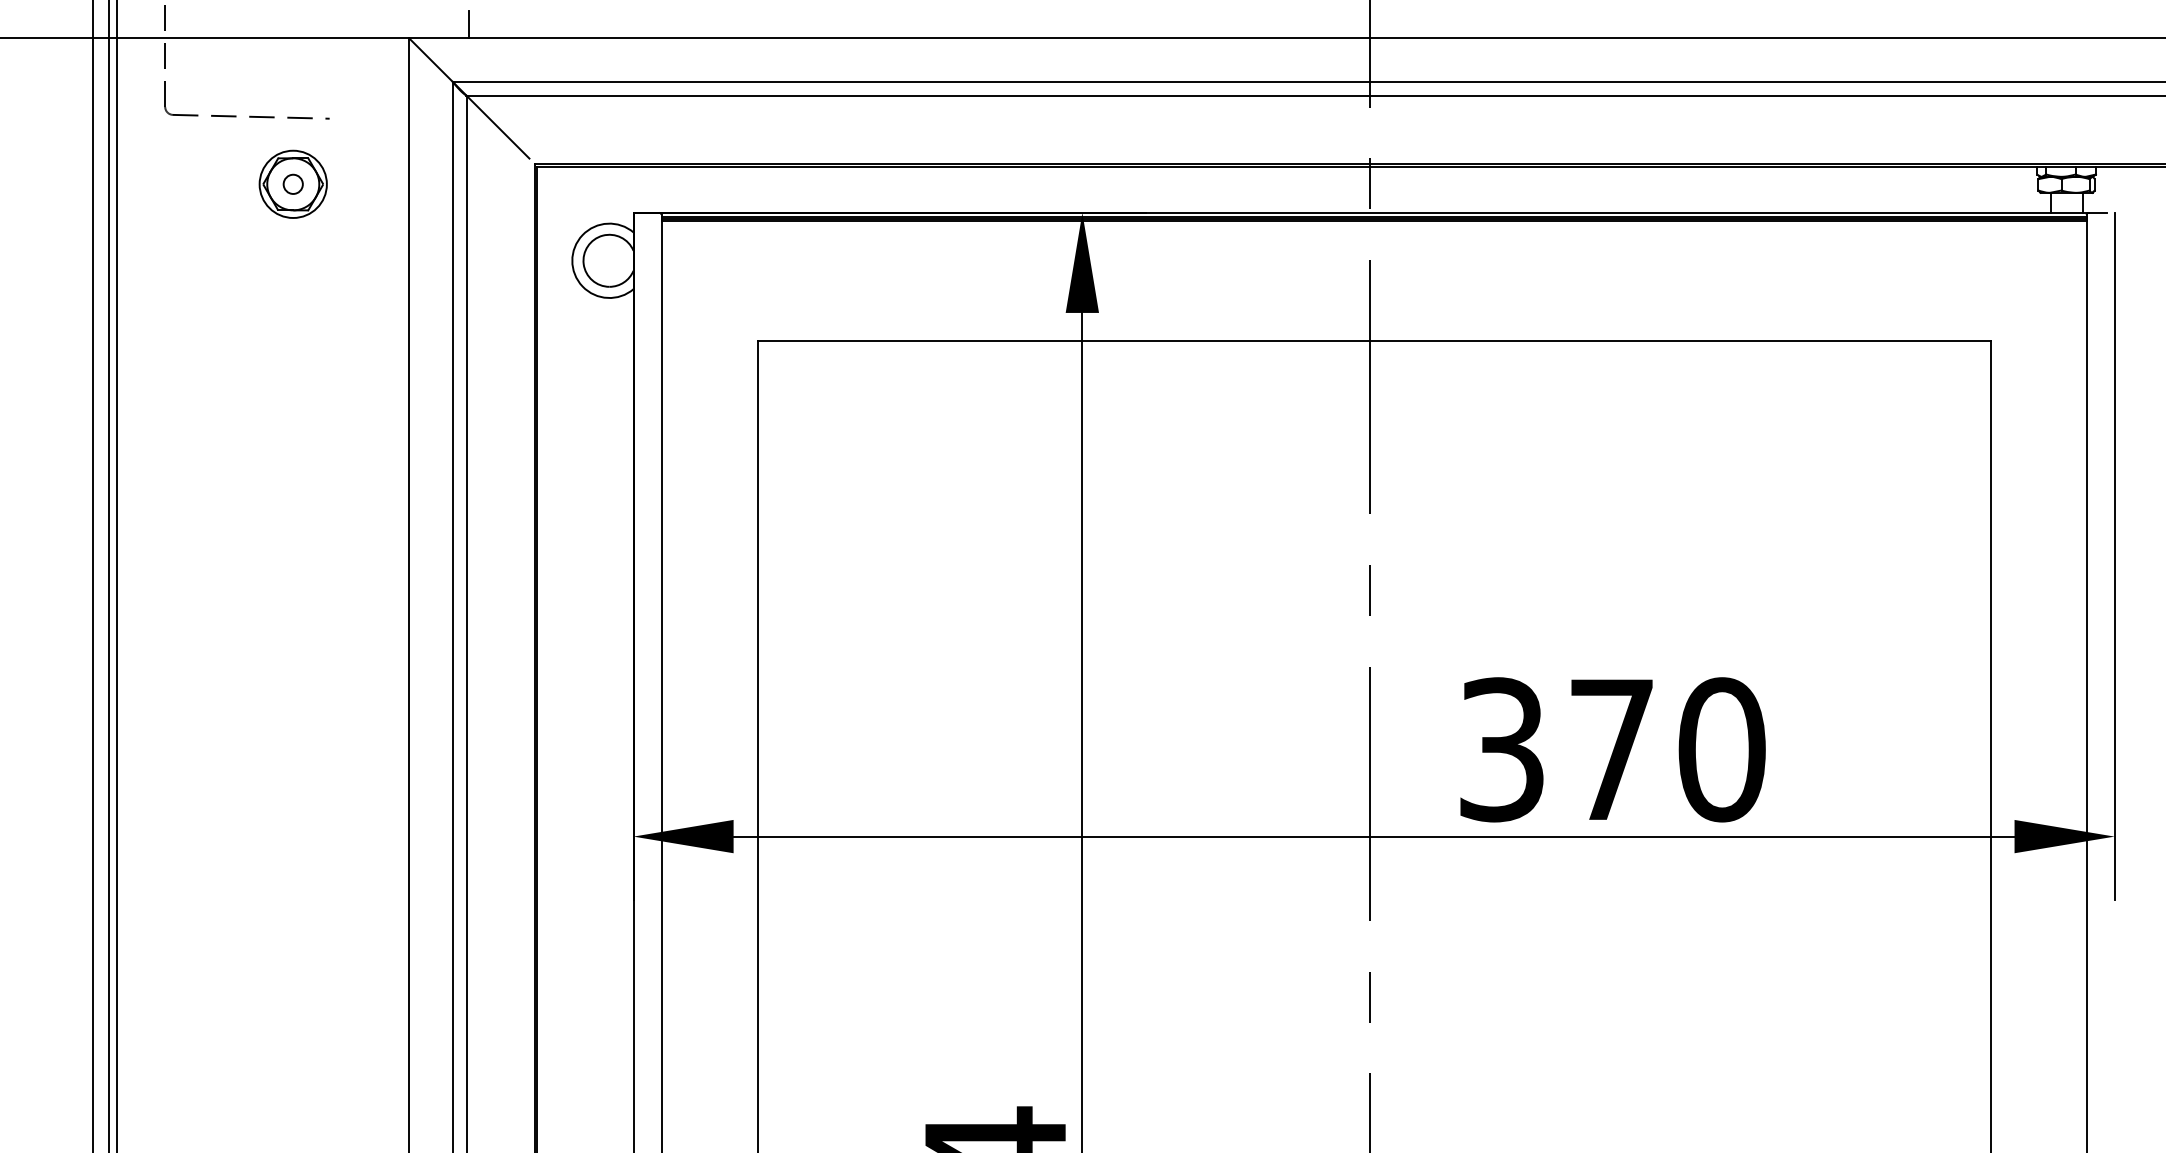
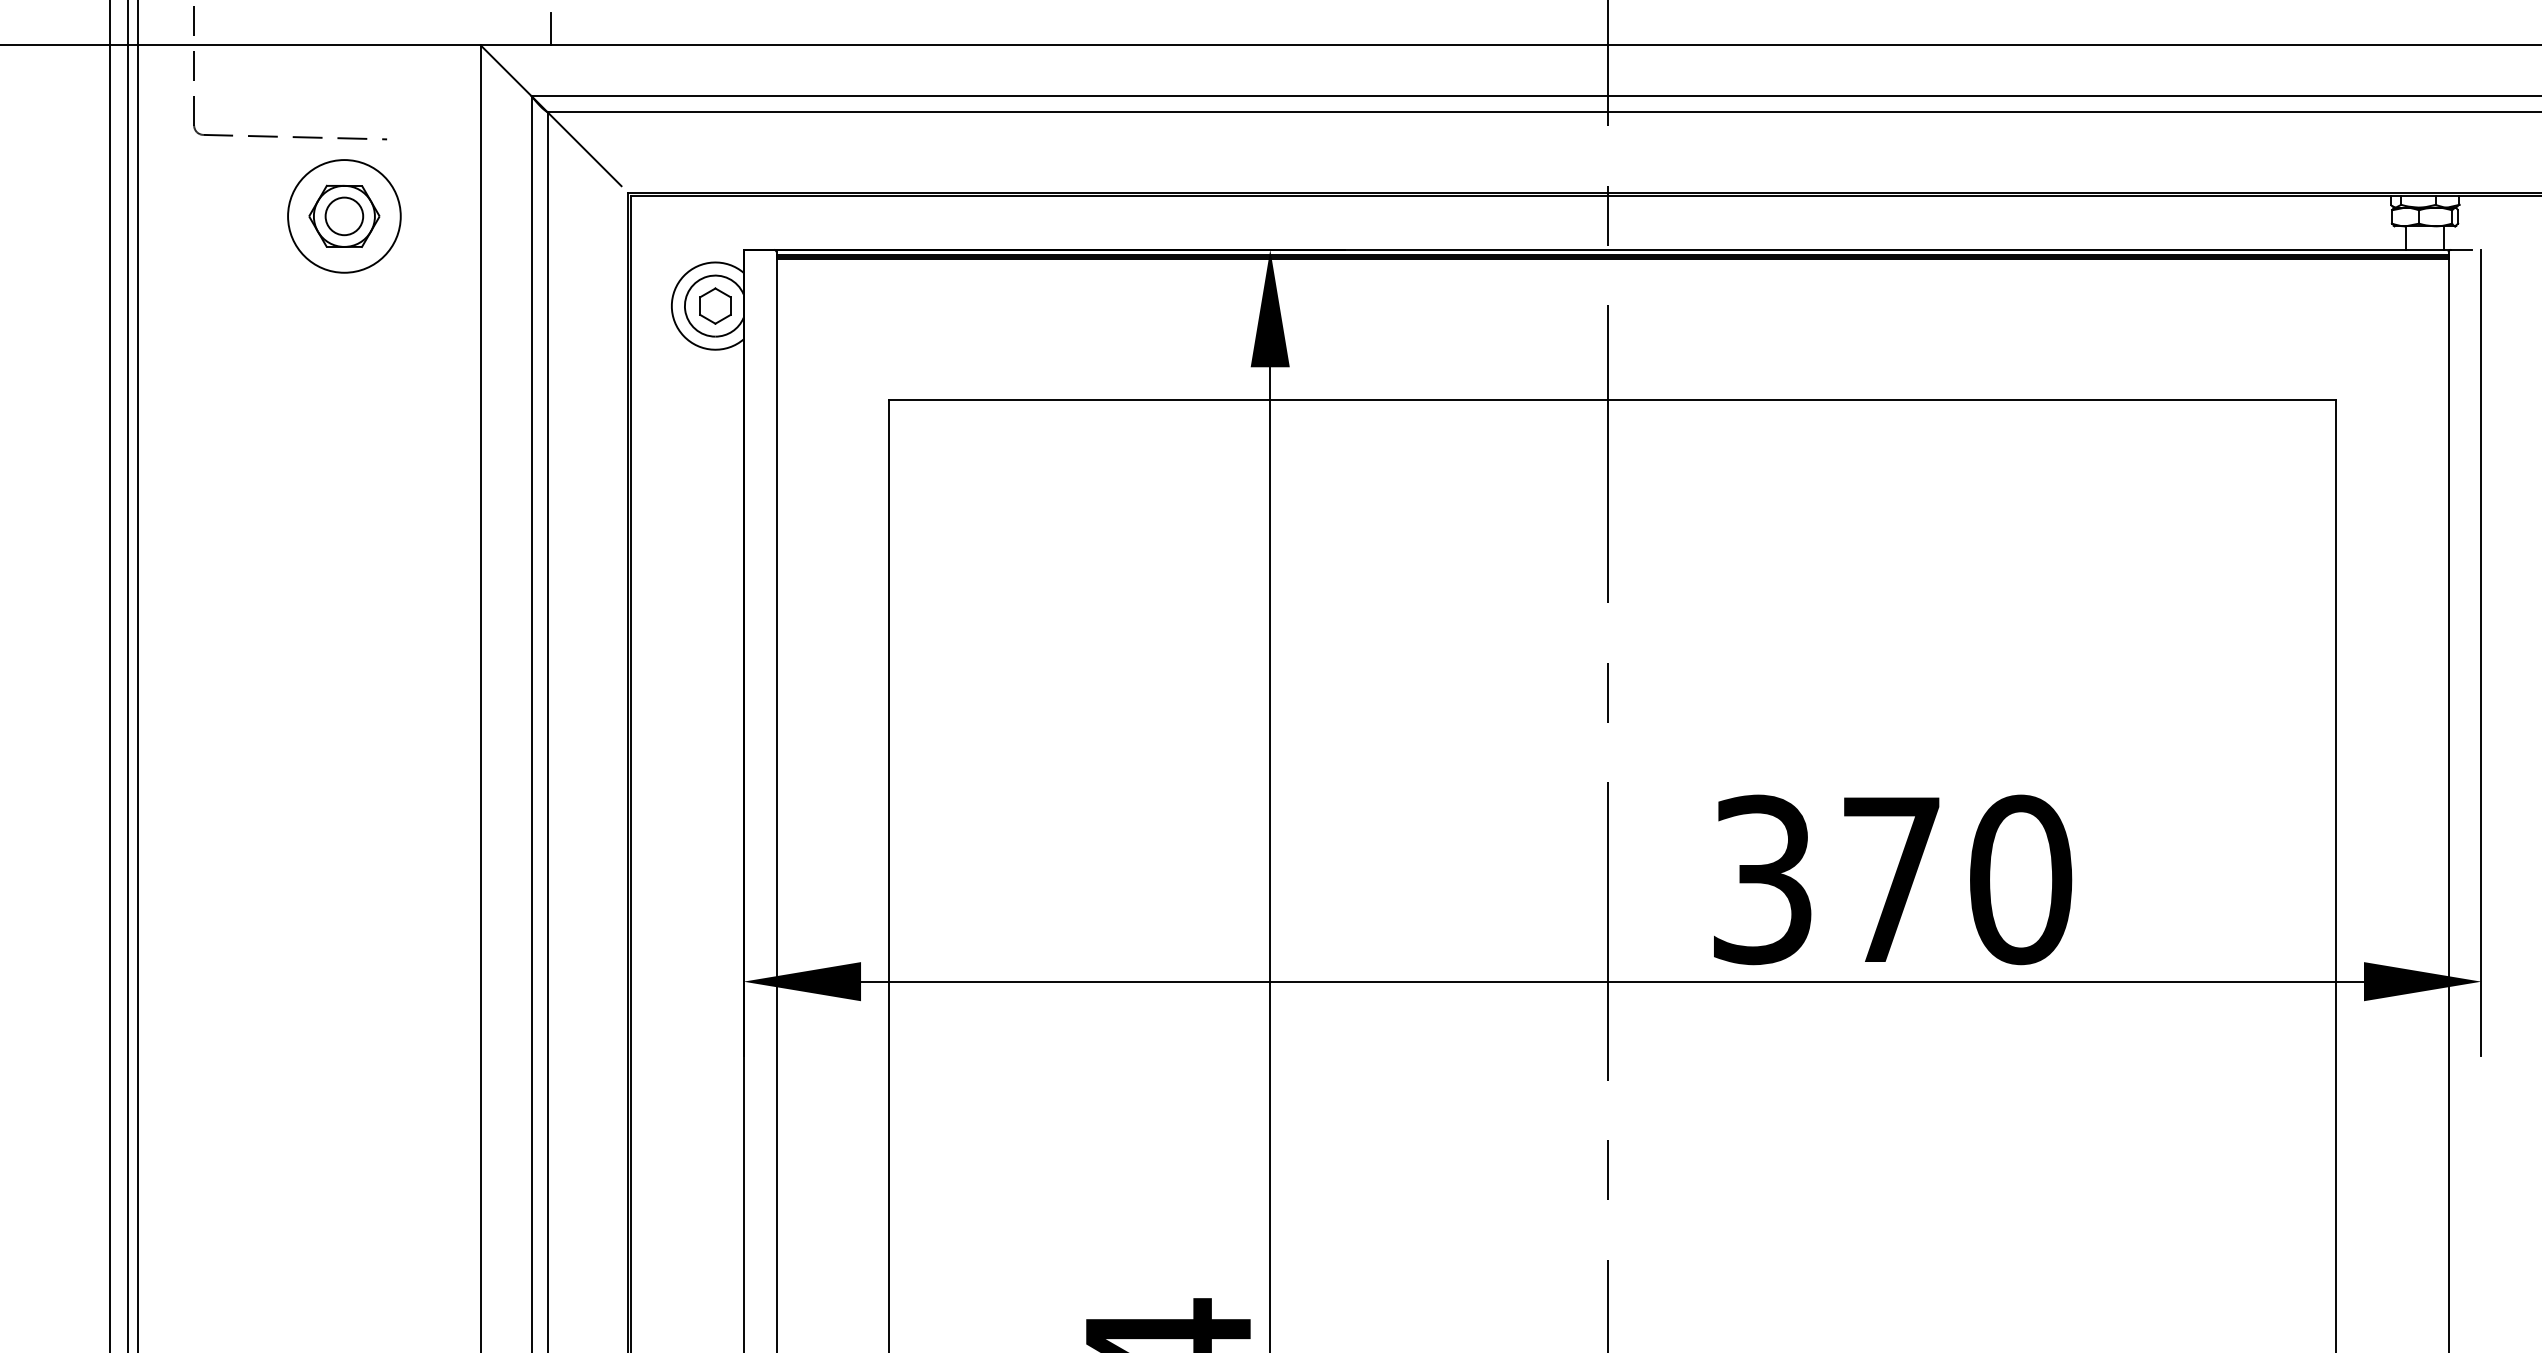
circle: (293, 184) -> (344, 216), size x1.43
circle: (293, 184) -> (344, 216), size x1.67
part: (609, 260) -> (715, 305), added

